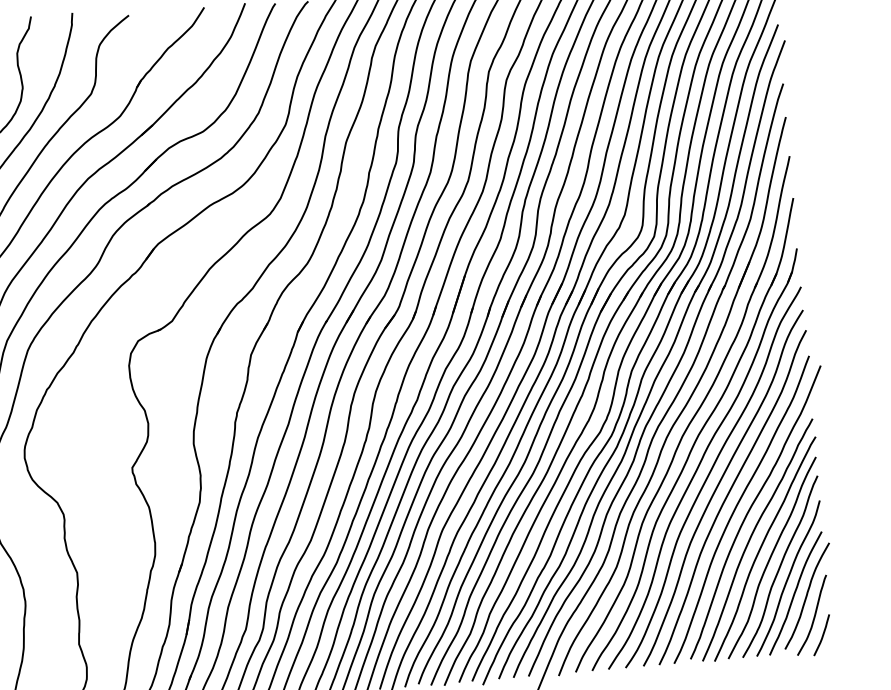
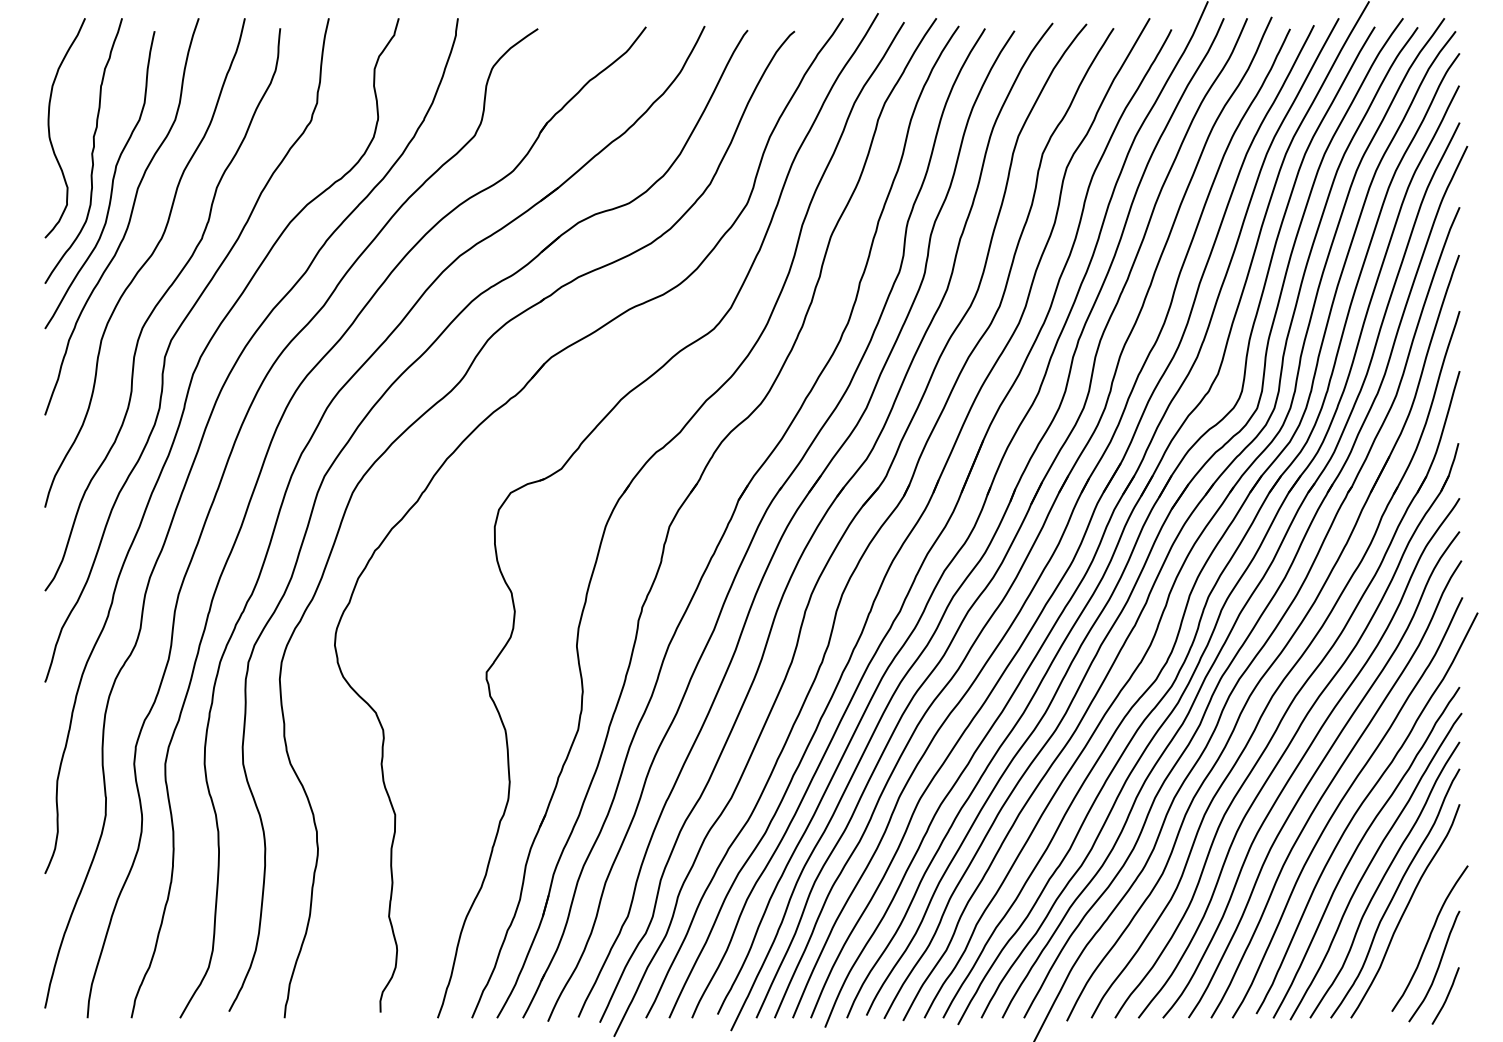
curve: (795, 593) -> (1413, 933), removed

